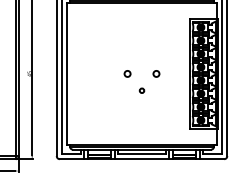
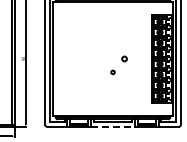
circle: (127, 73) -> (101, 58), removed
line: (142, 158) -> (113, 126), solid -> dashed

